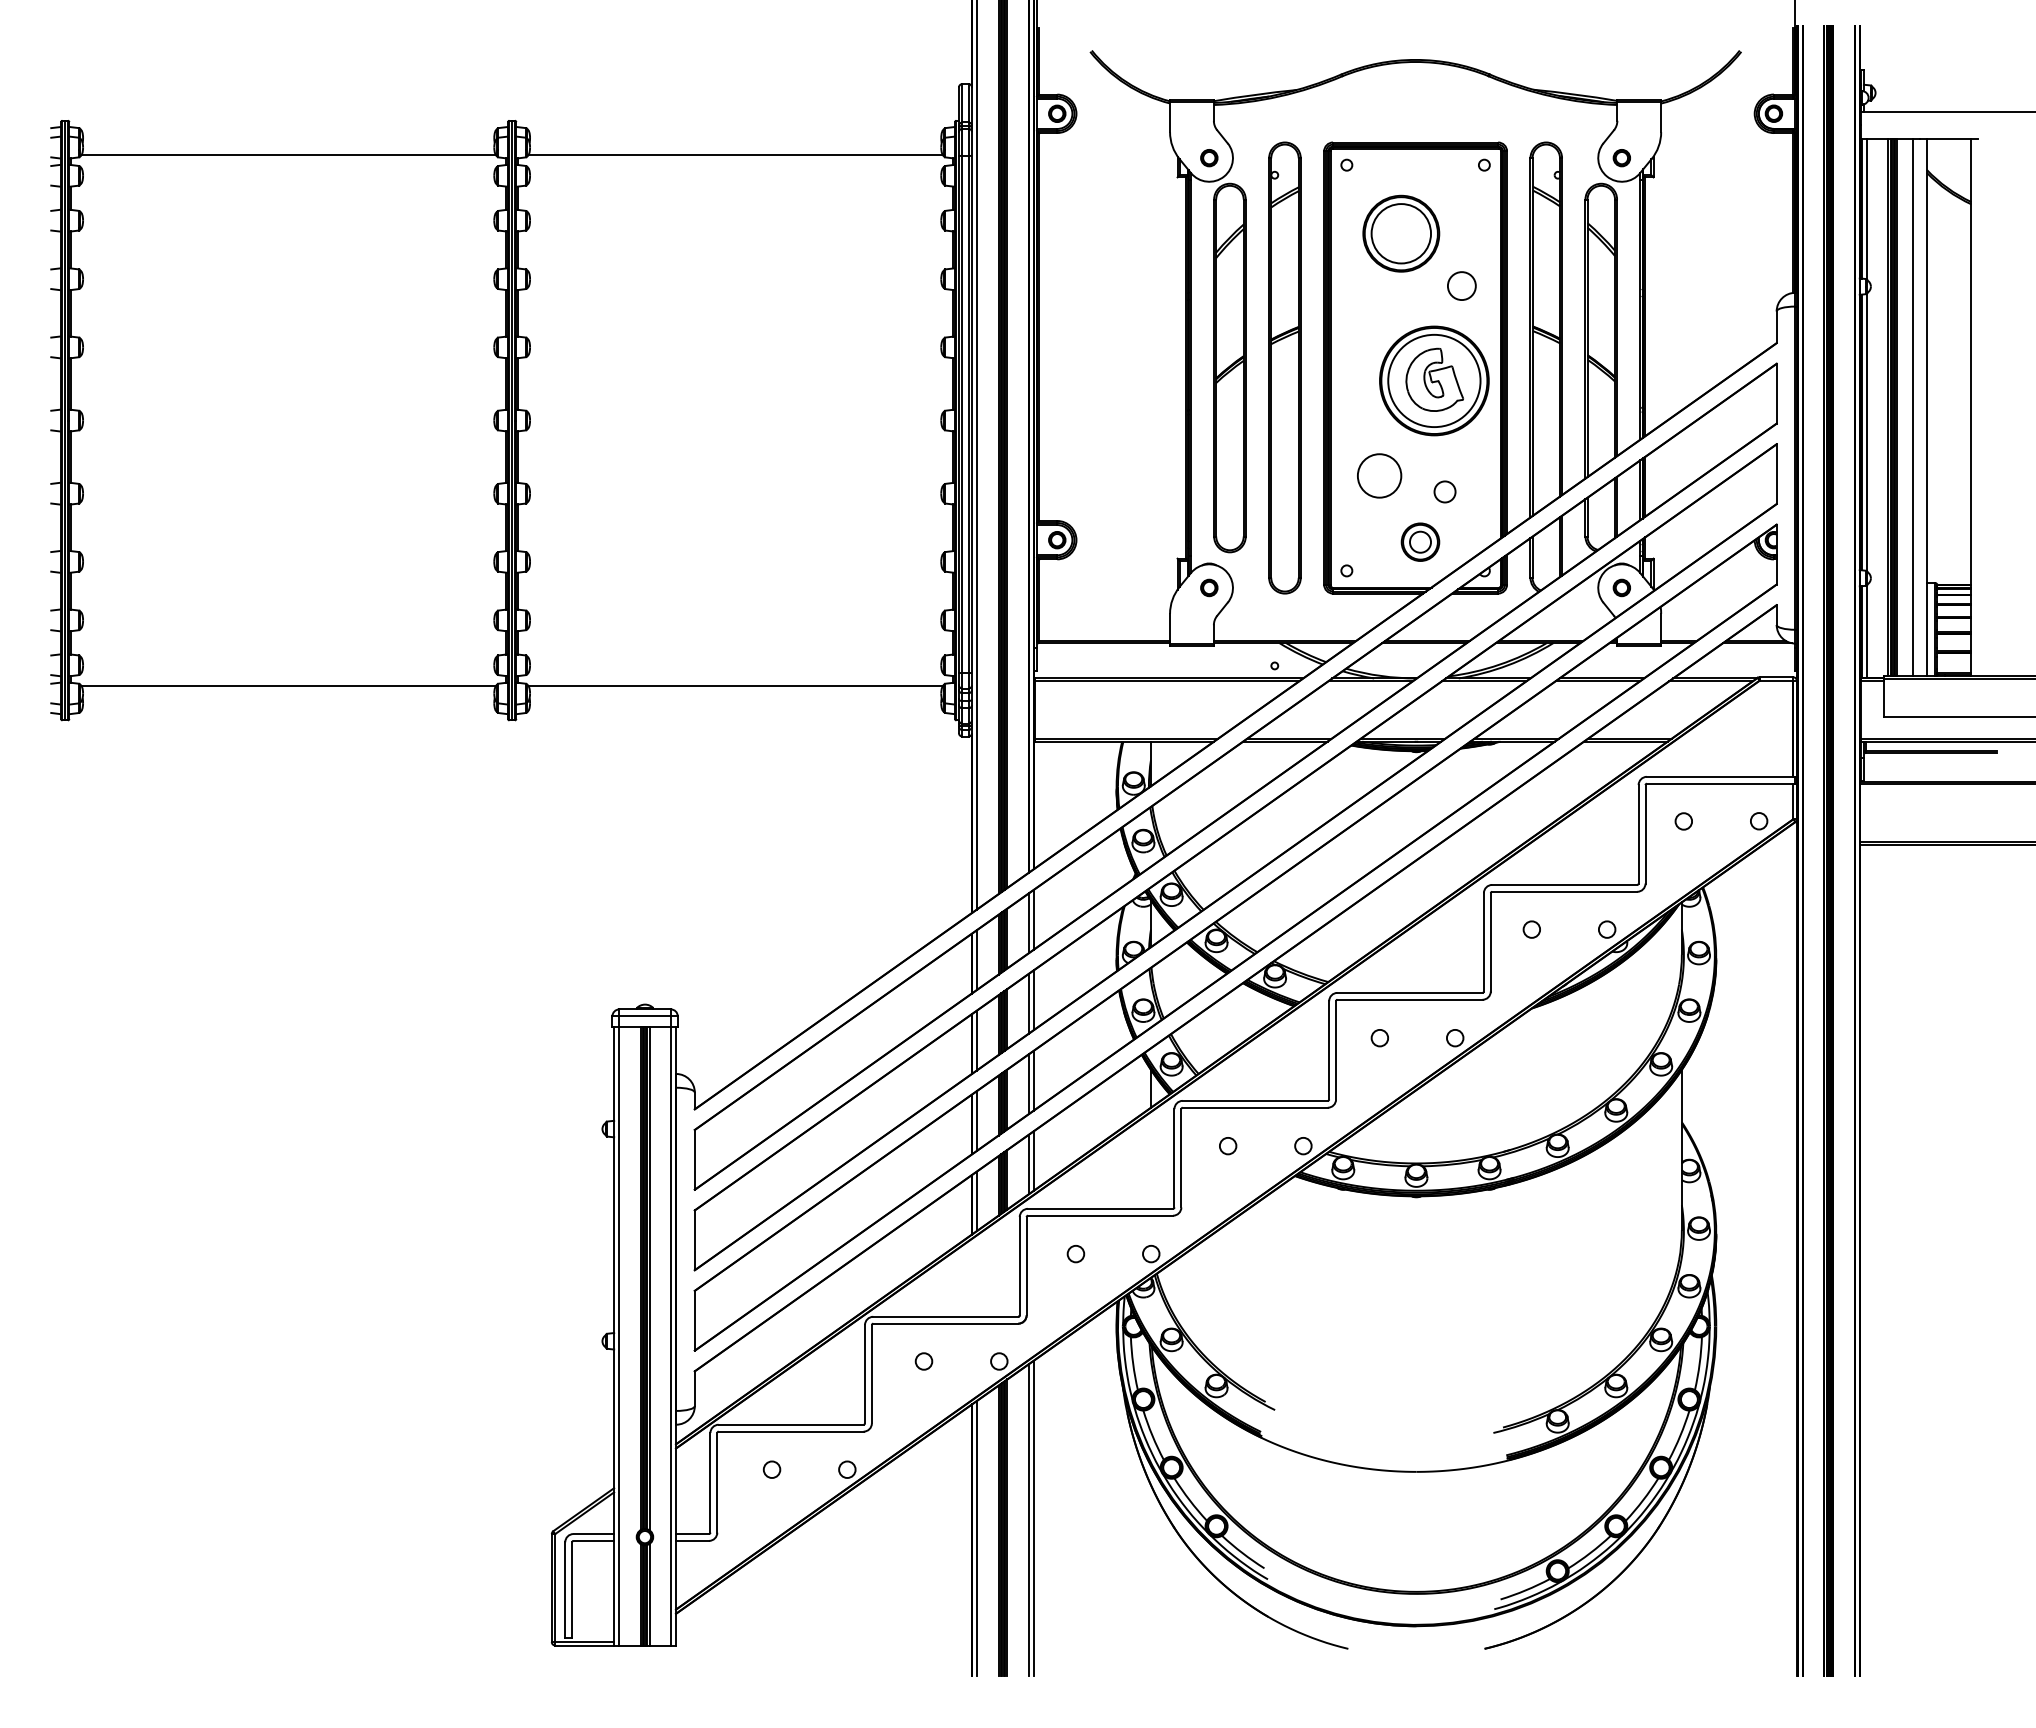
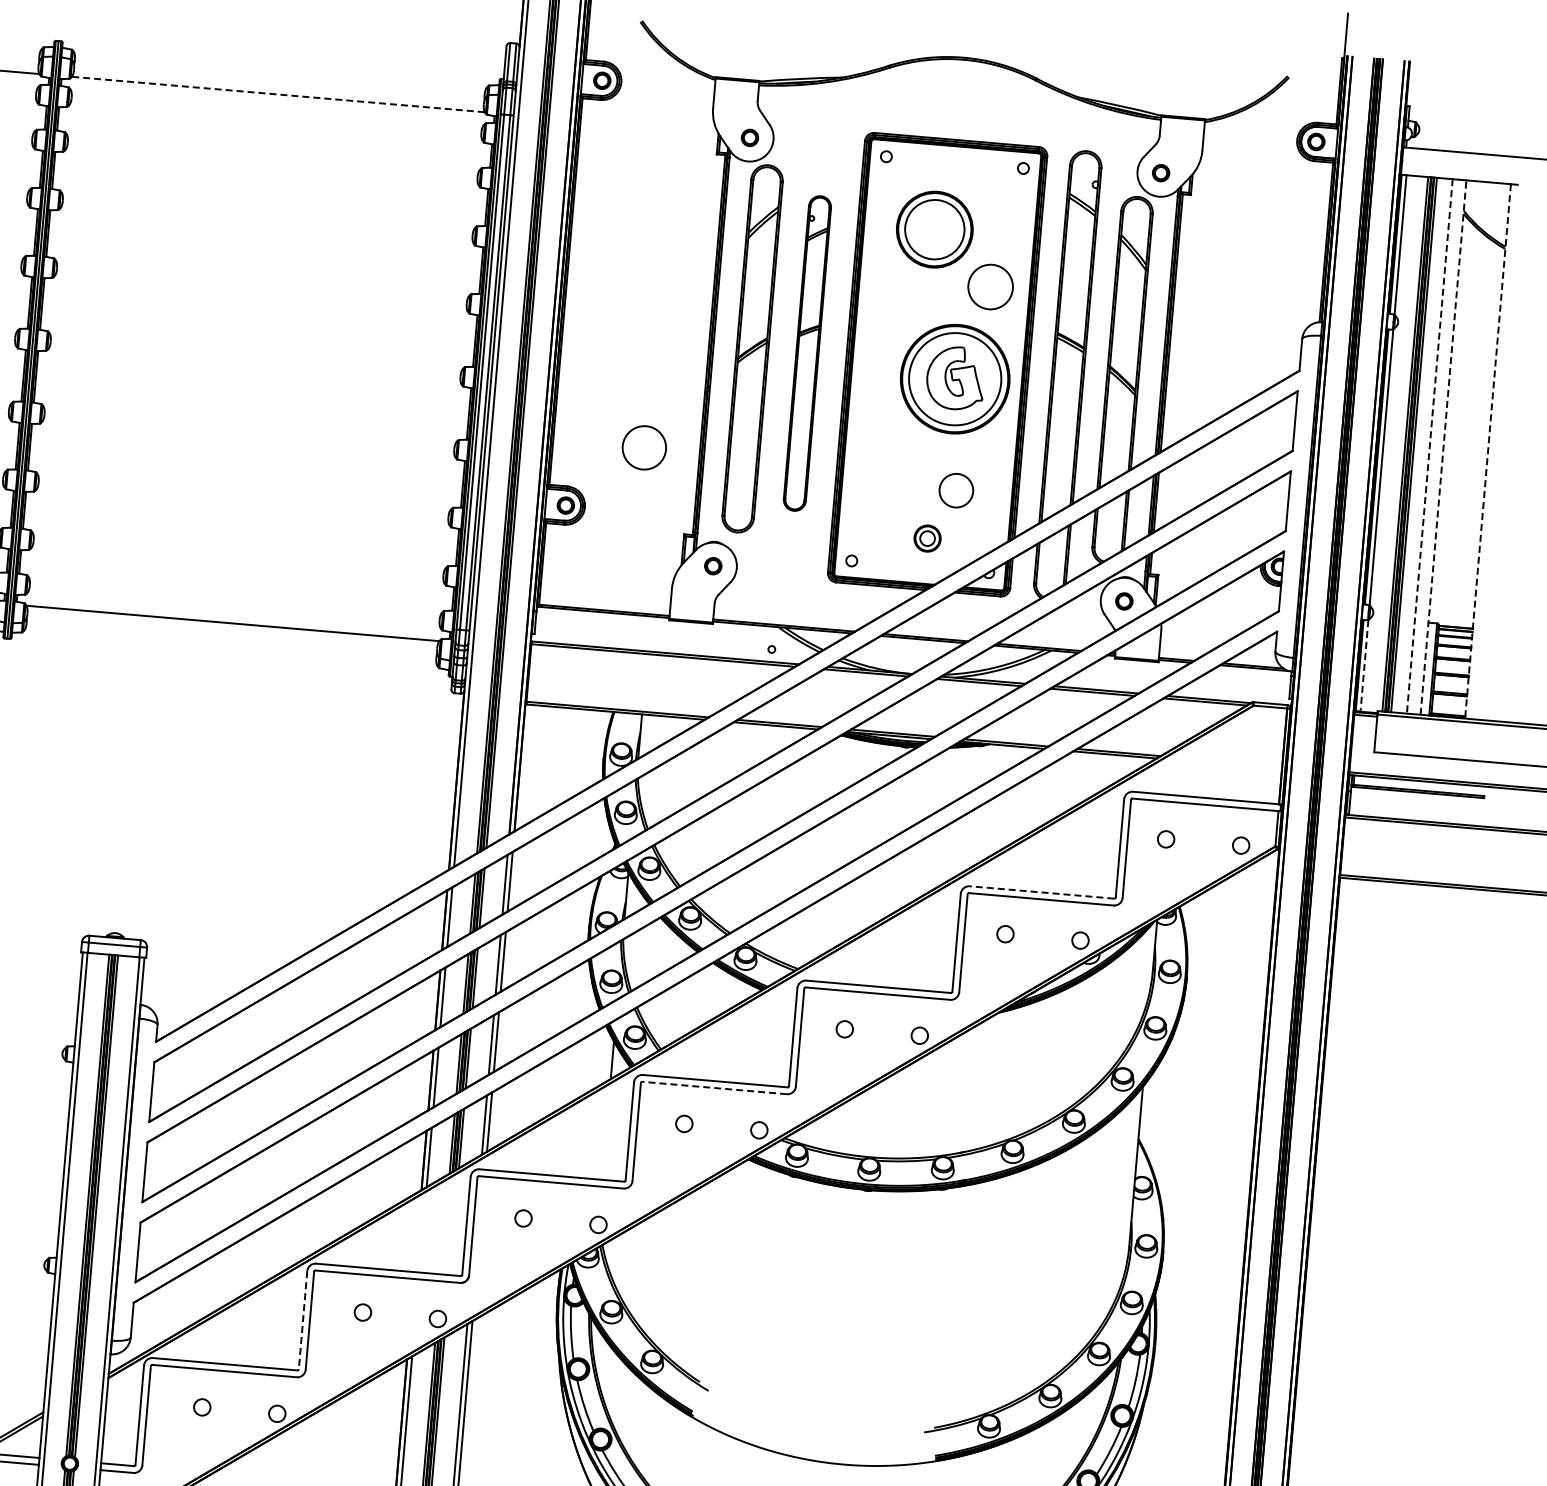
line: (735, 155) -> (278, 94), solid -> dashed
circle: (1461, 285) -> (990, 286), size x1.6
part: (1284, 367) -> (807, 352), size x0.7
line: (1926, 406) -> (1443, 446), solid -> dashed
line: (1912, 407) -> (1429, 446), solid -> dashed
line: (1971, 407) -> (1488, 451), solid -> dashed
circle: (1379, 475) -> (644, 447), moved
circle: (1444, 491) -> (955, 490), size x1.6
part: (1420, 541) -> (927, 537), size x0.7
line: (1866, 631) -> (1364, 665), solid -> dashed
line: (1564, 884) -> (1041, 892), solid -> dashed
line: (1255, 1107) -> (714, 1087), solid -> dashed
line: (865, 1374) -> (303, 1320), solid -> dashed

